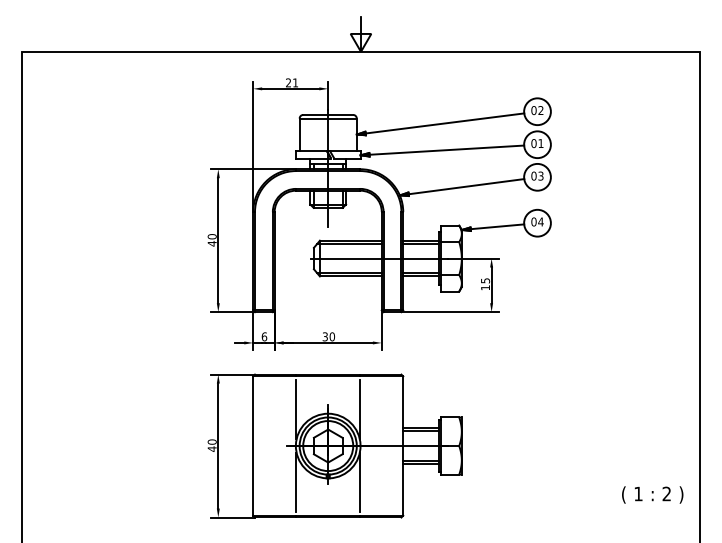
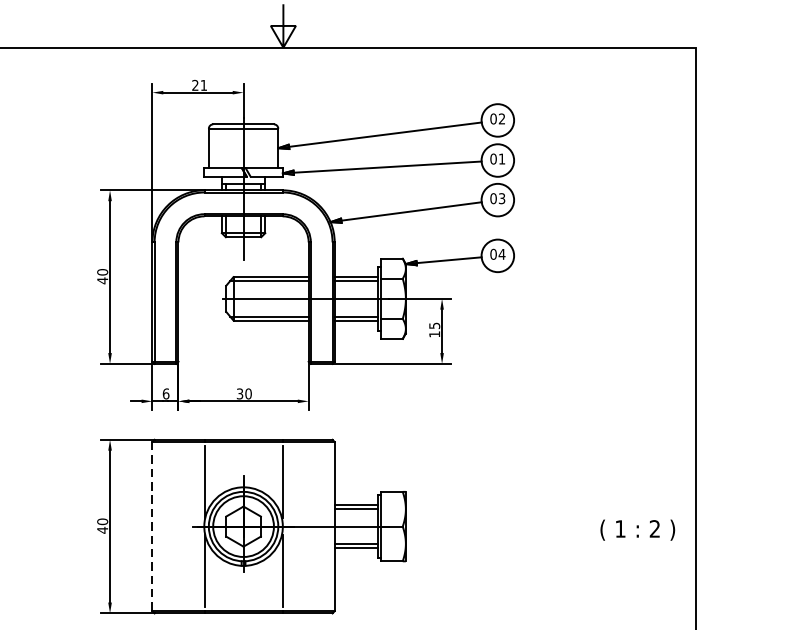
line: (253, 446) -> (152, 527), solid -> dashed
text: (652, 494) -> (637, 529), moved

